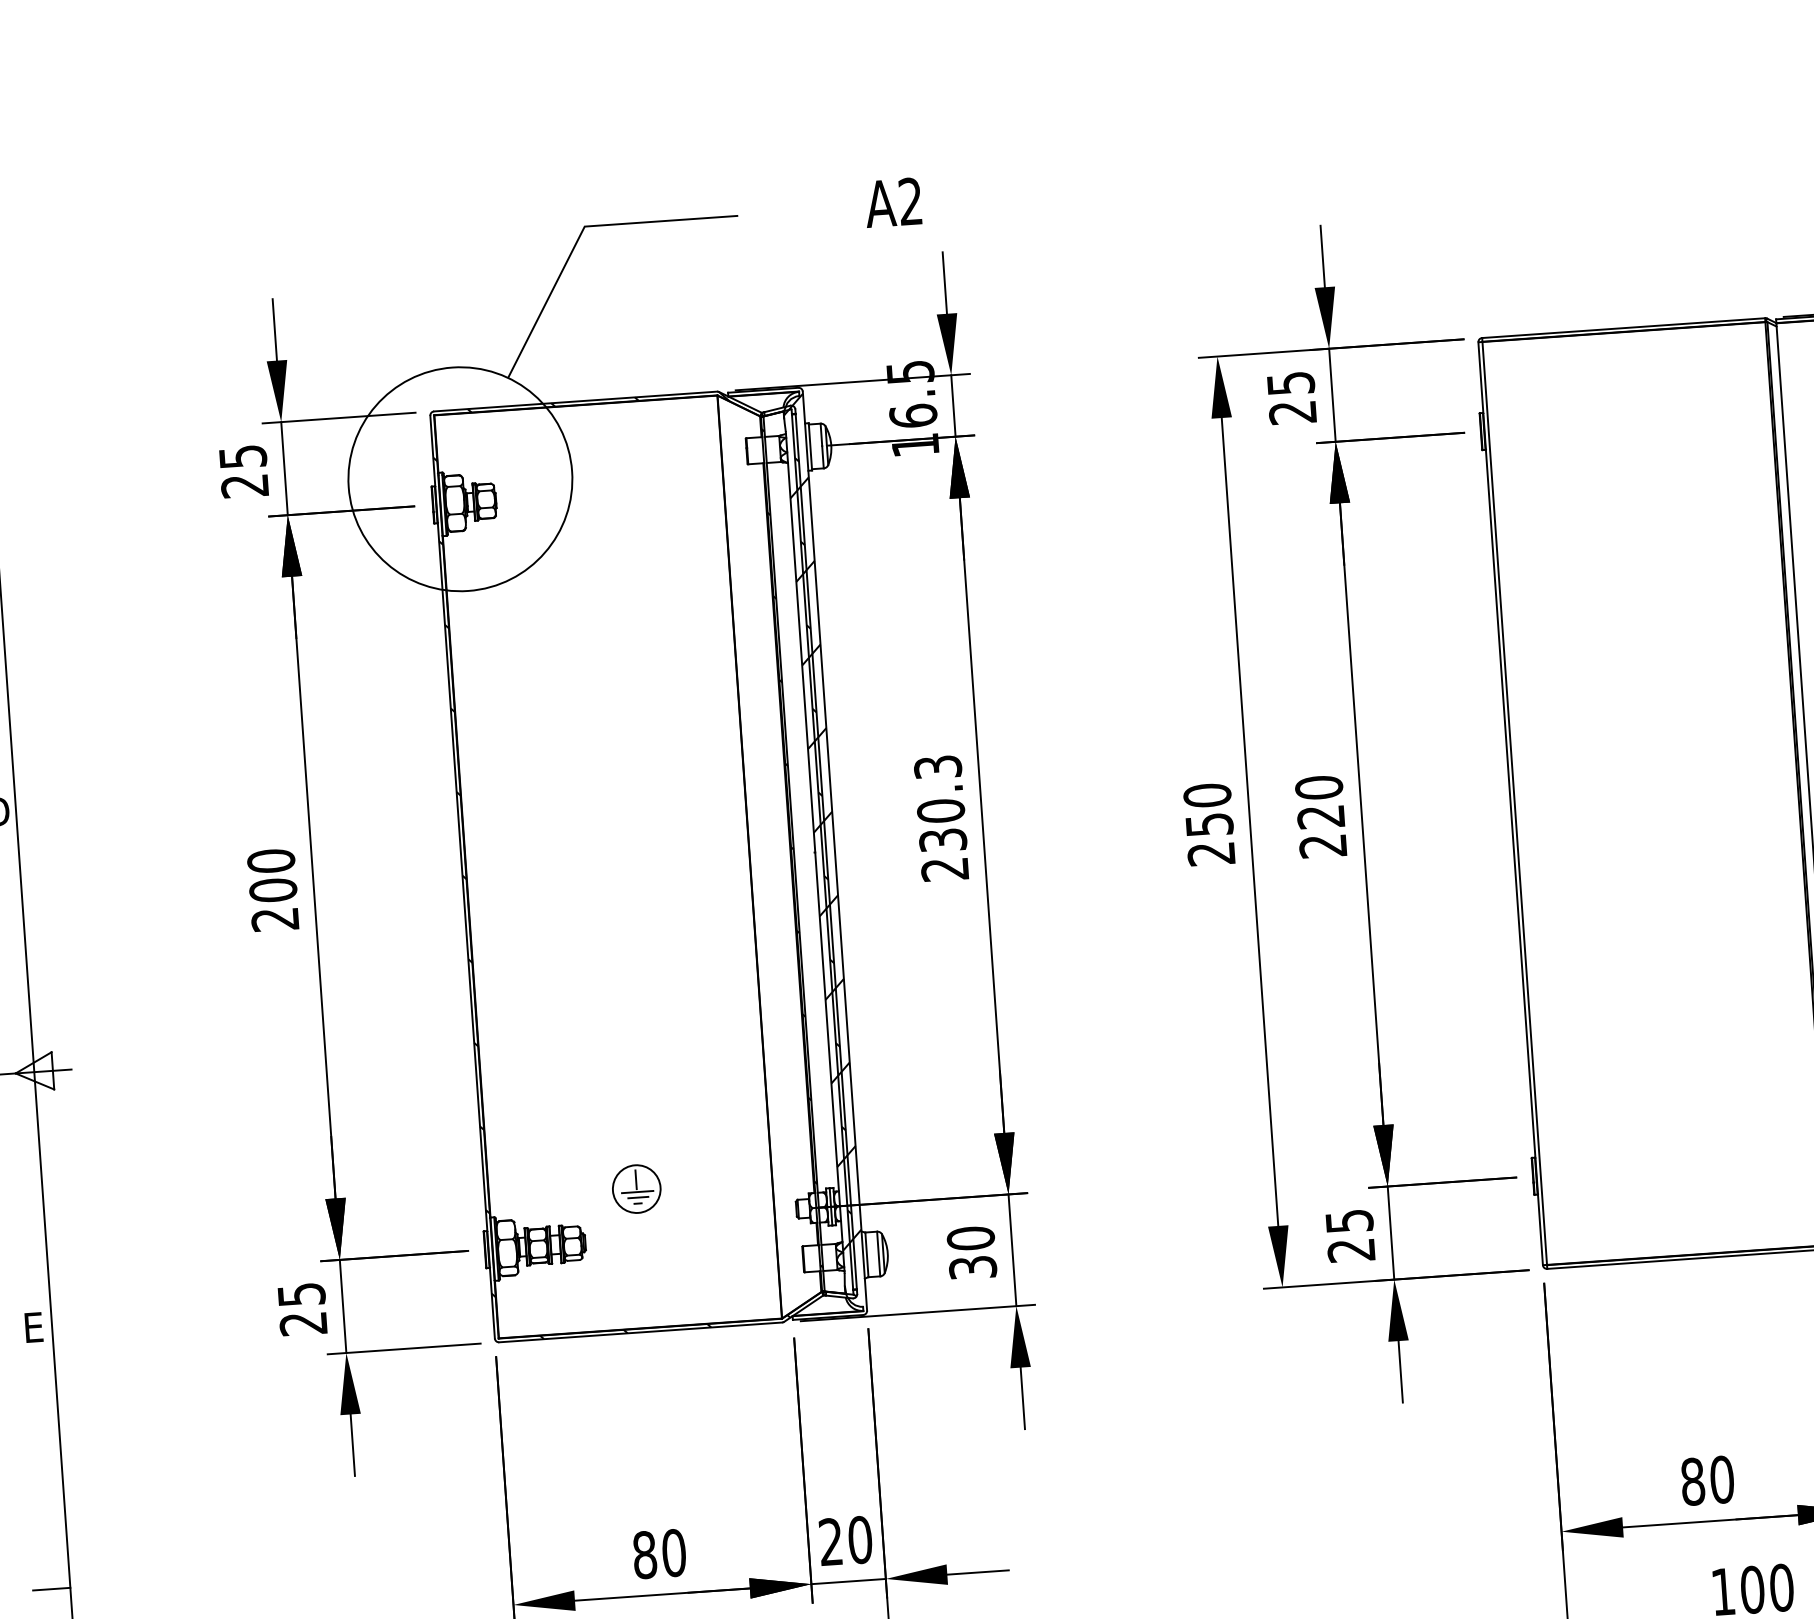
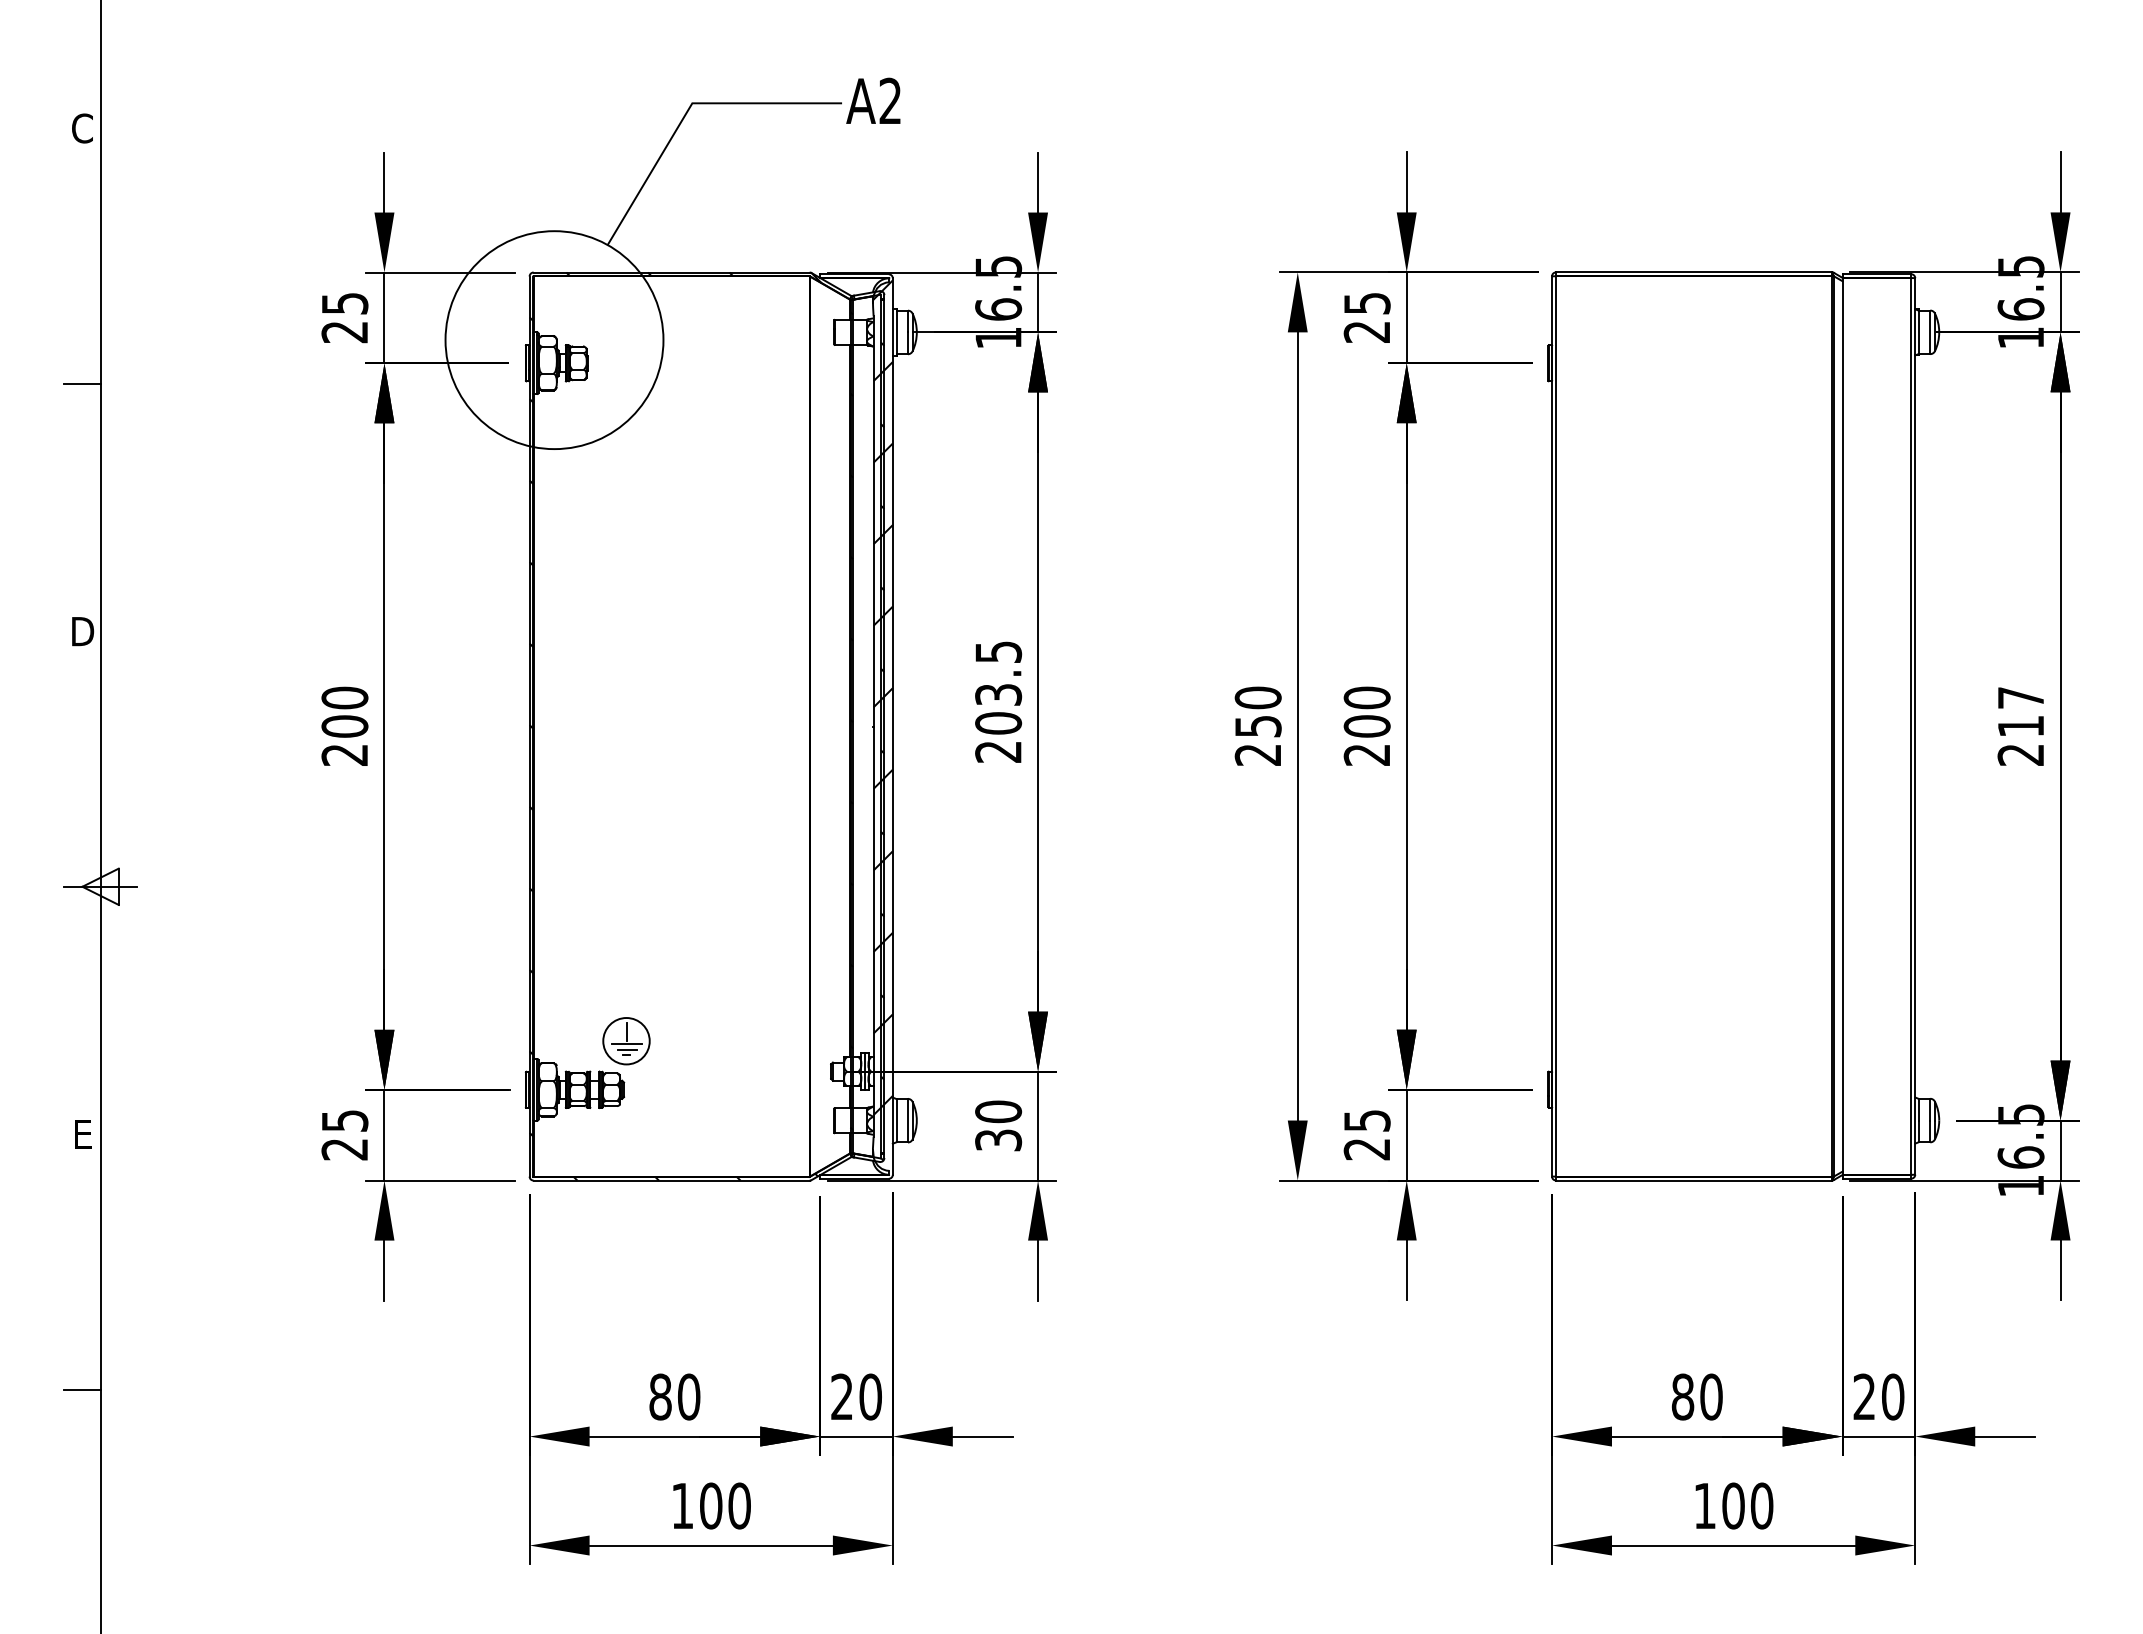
text: (893, 202) -> (873, 100), moved
text: (940, 803) -> (998, 687), 230.3 -> 203.5
text: (1320, 817) -> (1366, 726), 220 -> 200
part: (636, 1189) -> (626, 1041), moved

